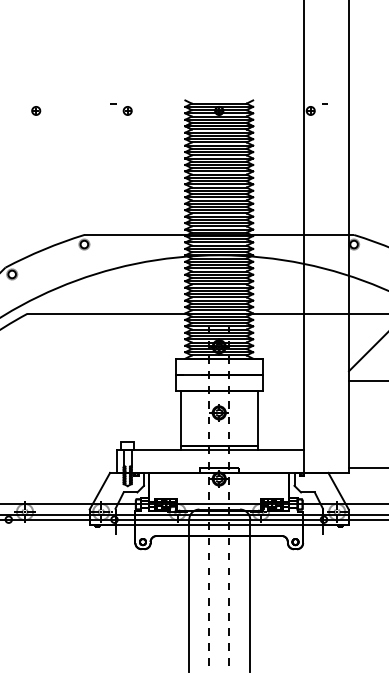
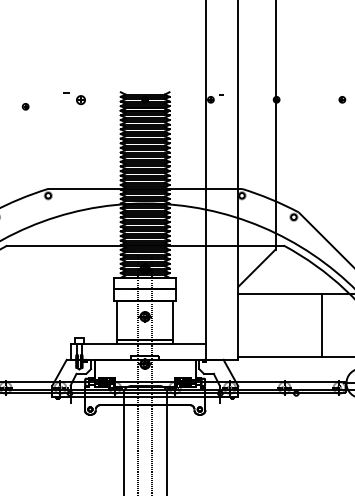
part: (122, 109) -> (75, 98), size x1.4
part: (35, 110) -> (25, 106), moved

